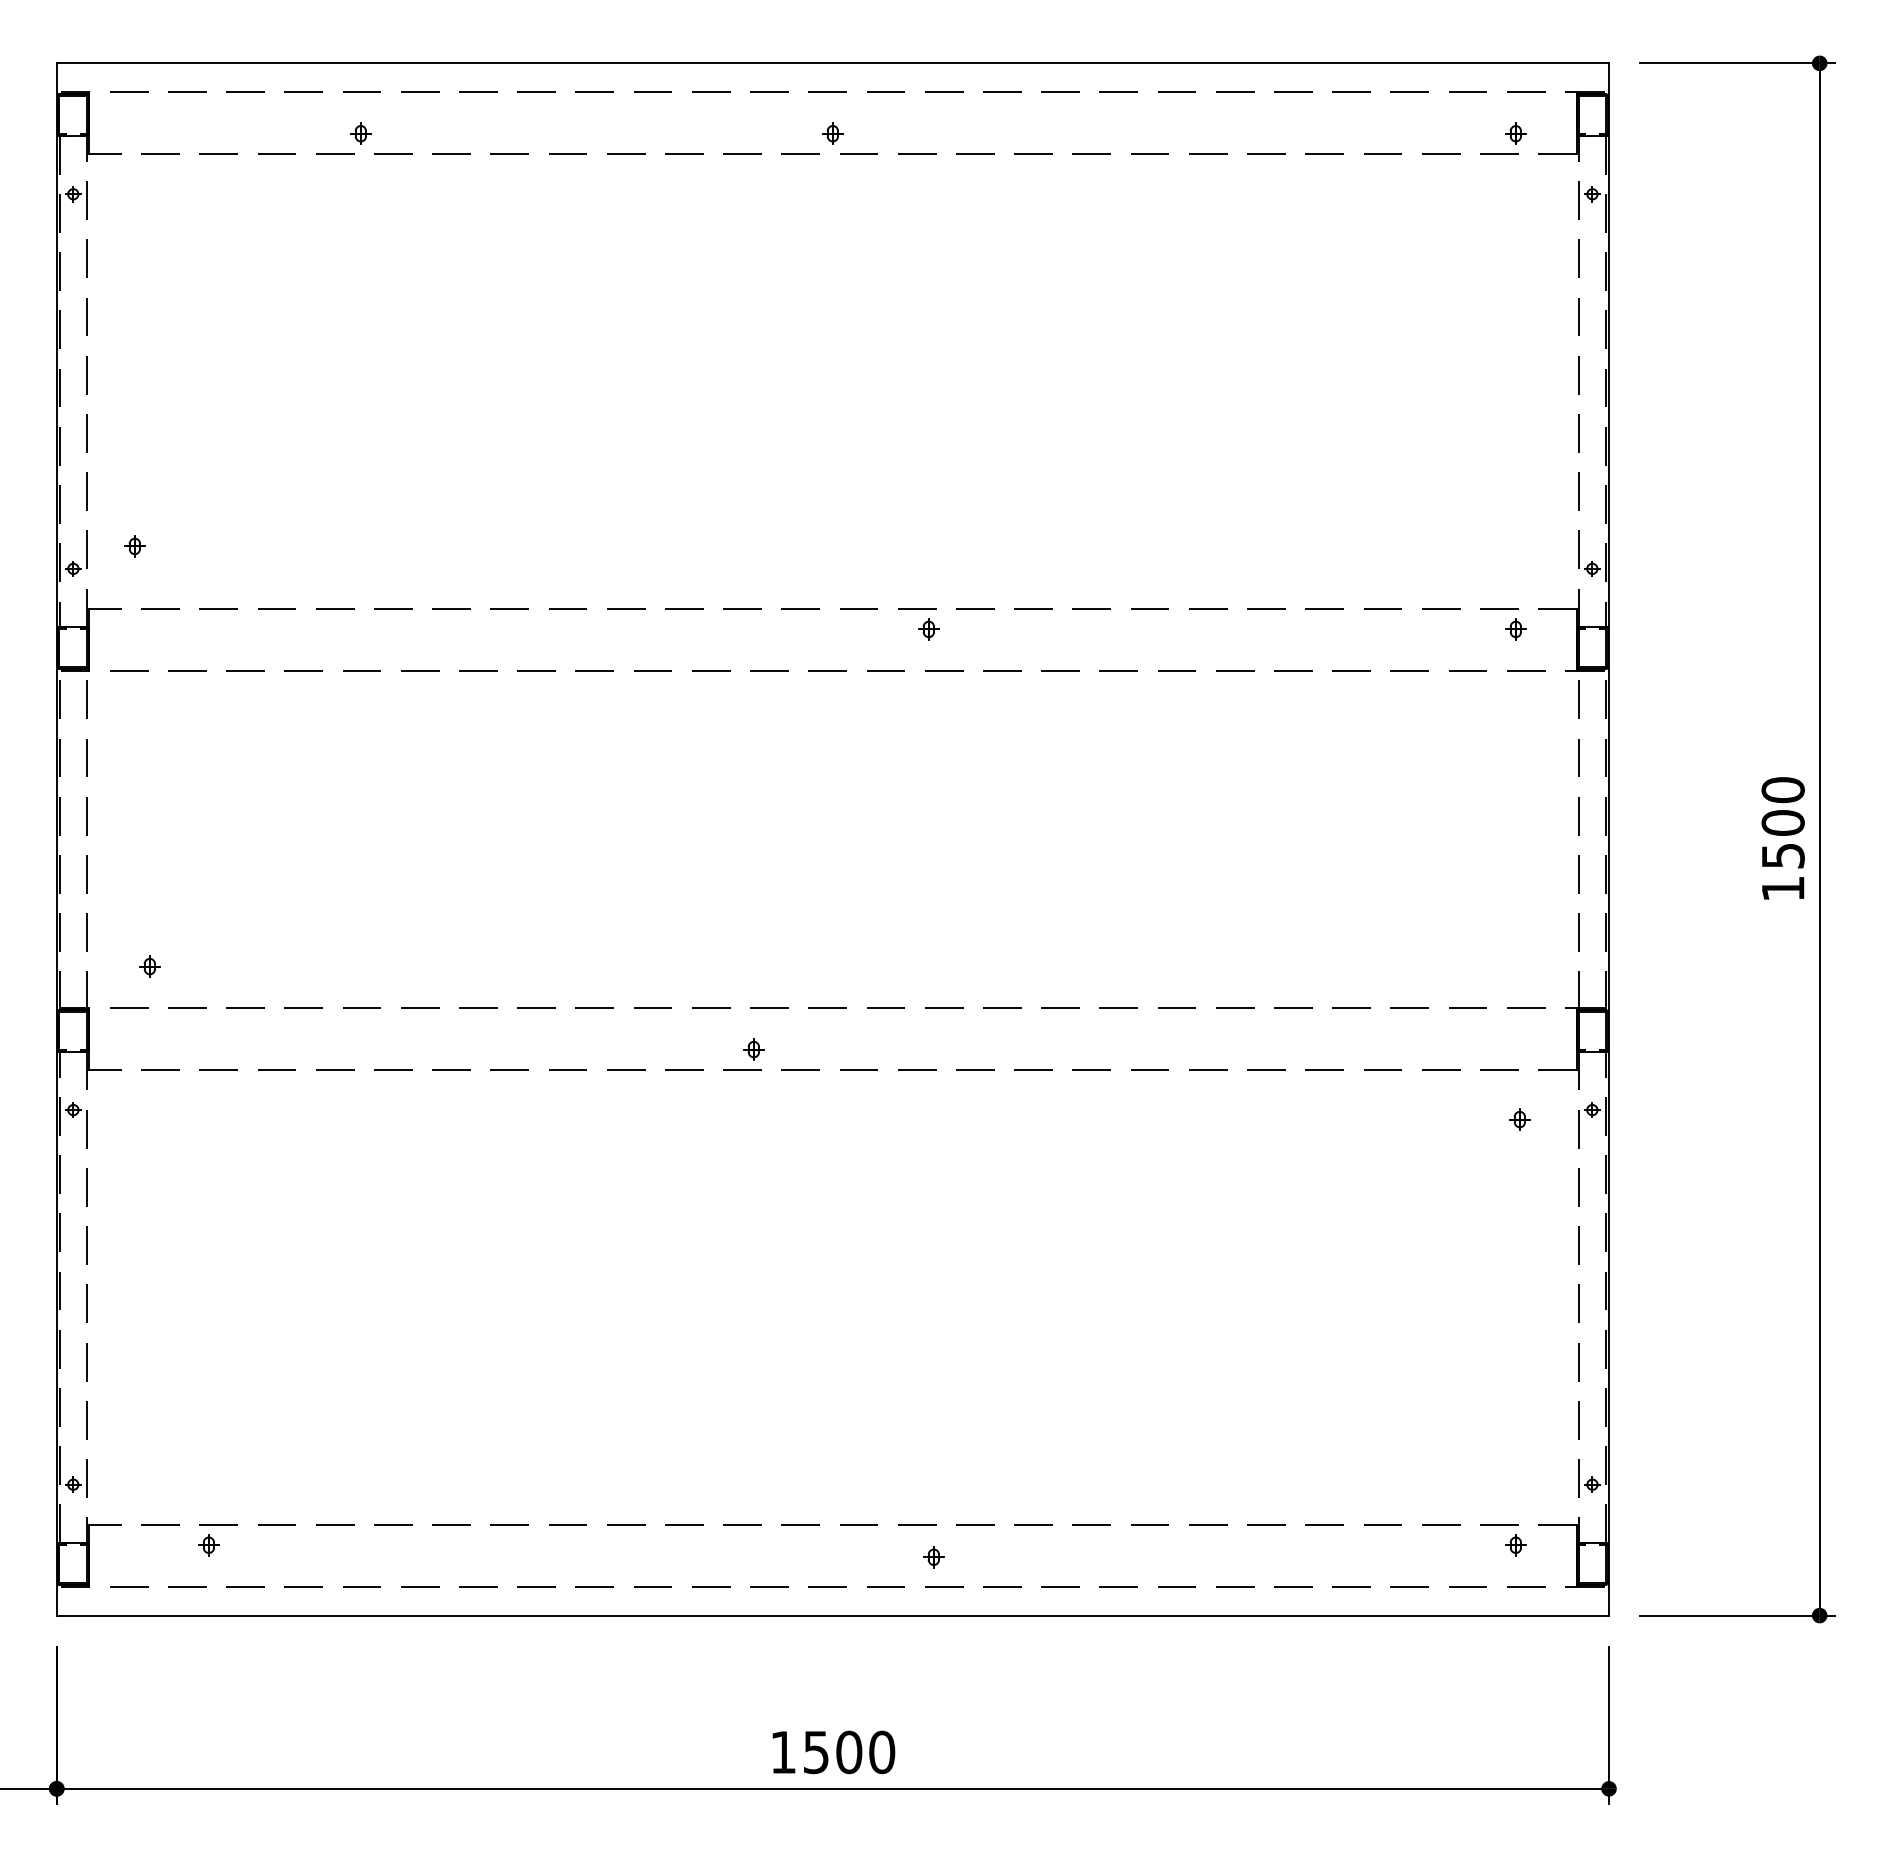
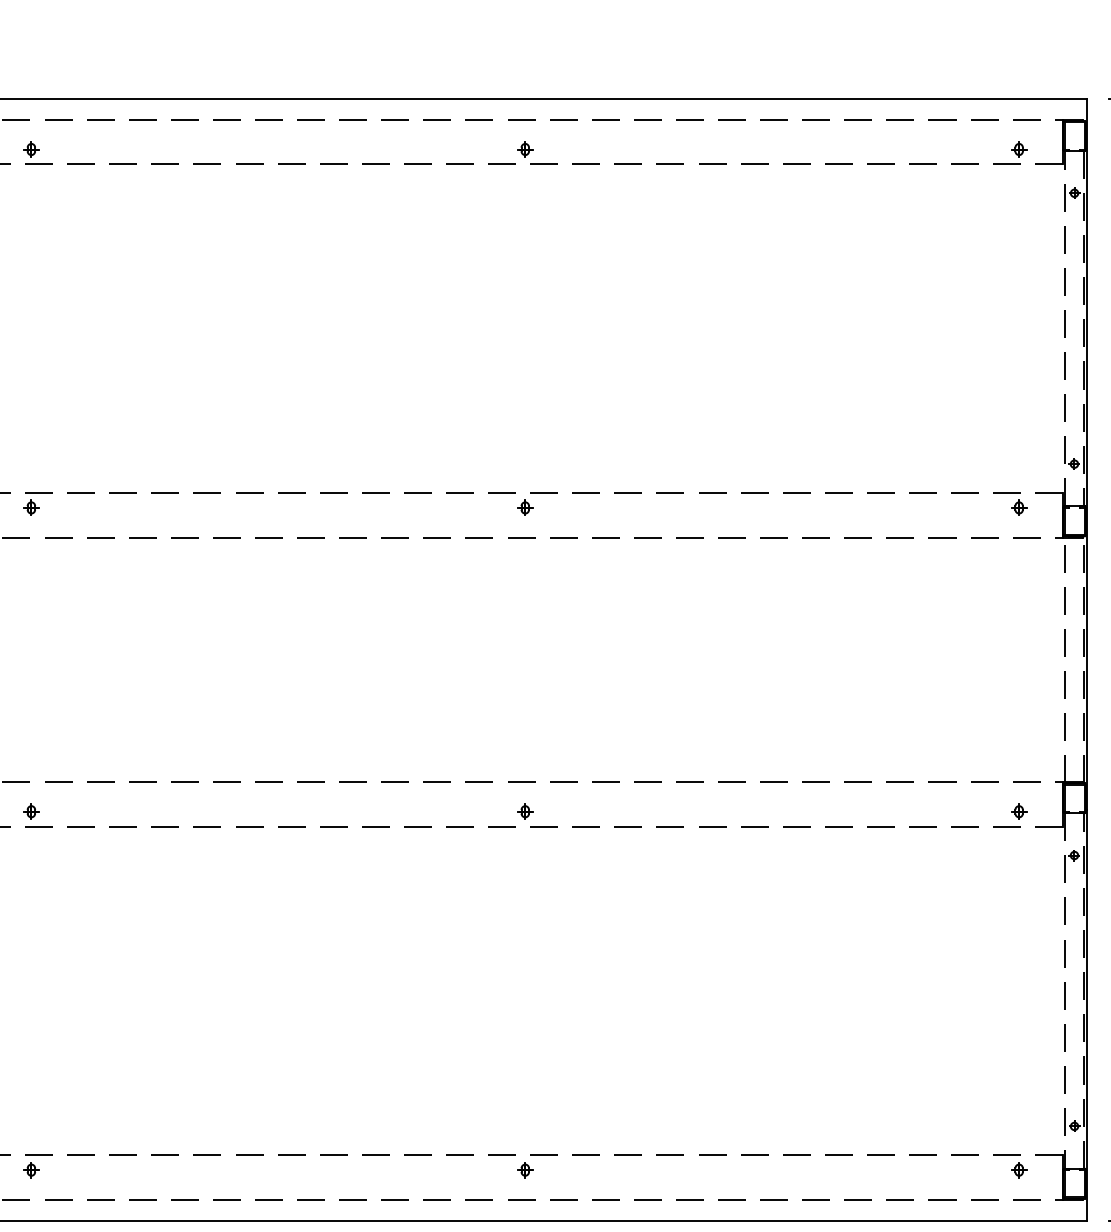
part: (360, 133) -> (31, 149), moved
part: (134, 546) -> (31, 507), moved
part: (928, 629) -> (525, 507), moved
part: (149, 966) -> (31, 811), moved
part: (753, 1049) -> (525, 811), moved
part: (1519, 1119) -> (1018, 811), moved
part: (208, 1545) -> (31, 1170), moved
part: (933, 1557) -> (525, 1170), moved

